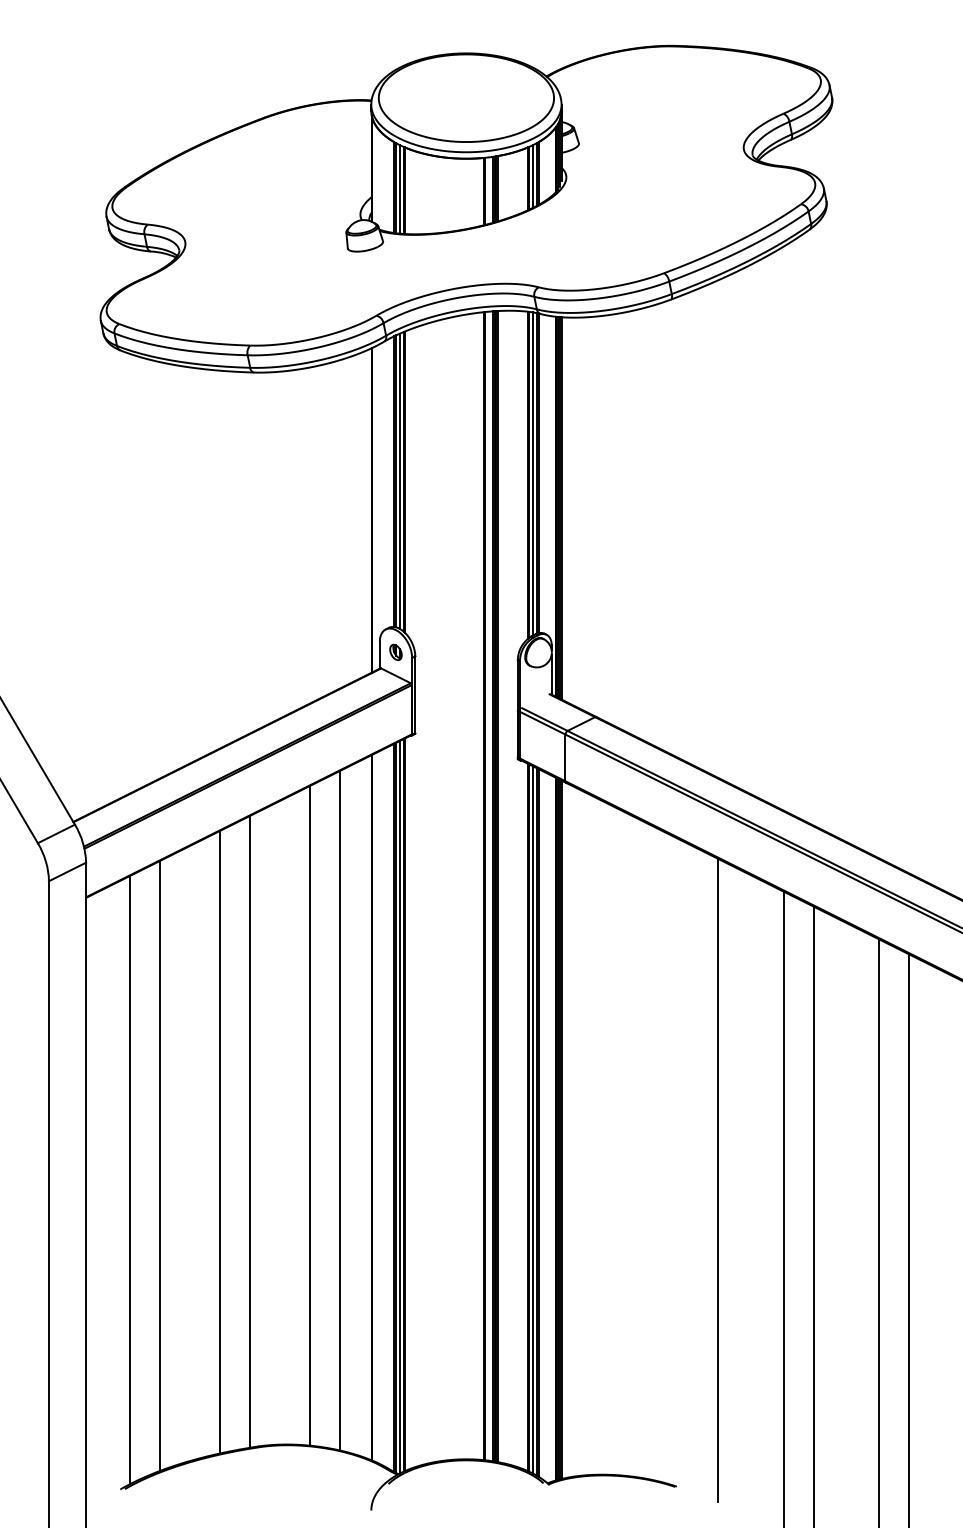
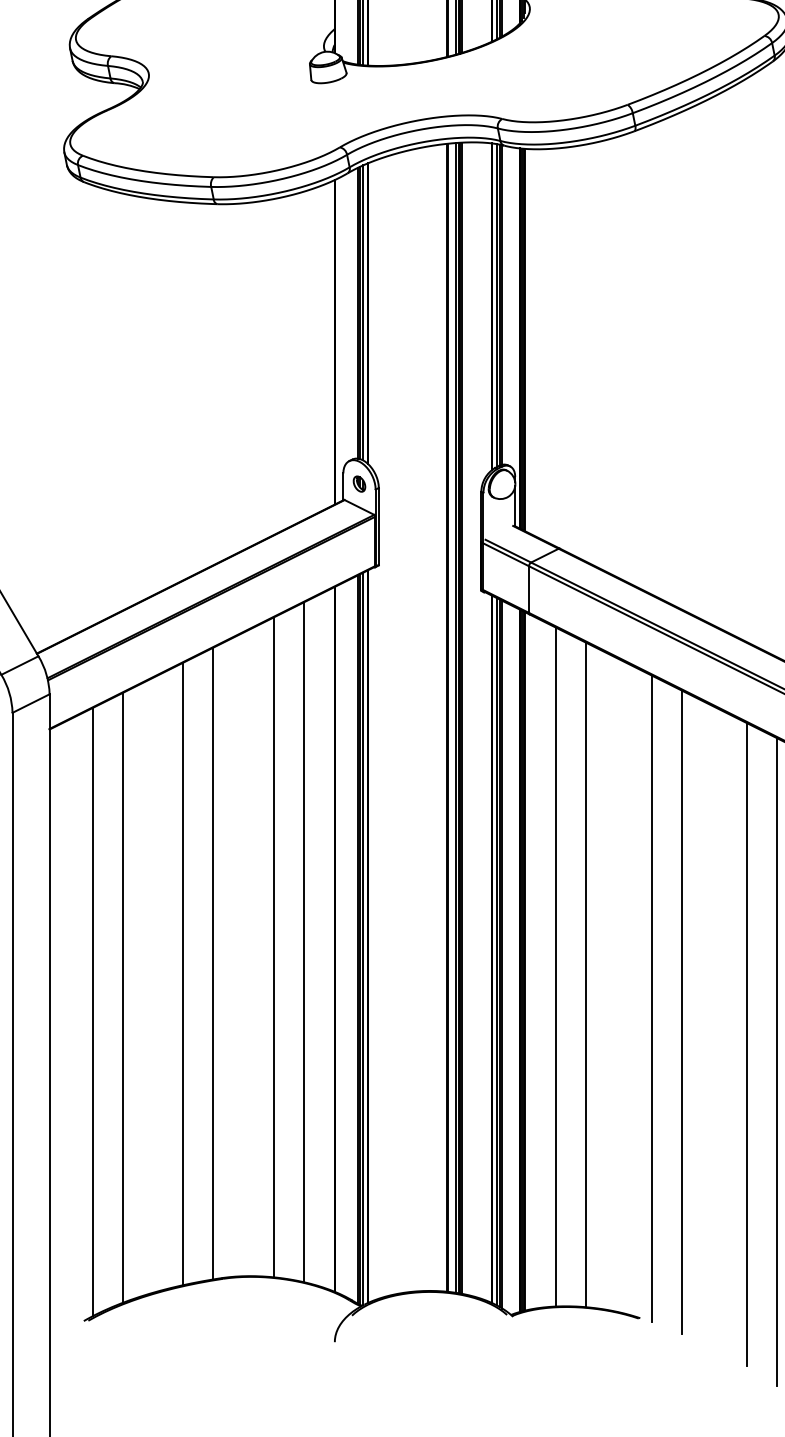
line: (592, 1135) -> (556, 967), added
line: (622, 1143) -> (586, 975), added
line: (688, 1166) -> (652, 998), added

